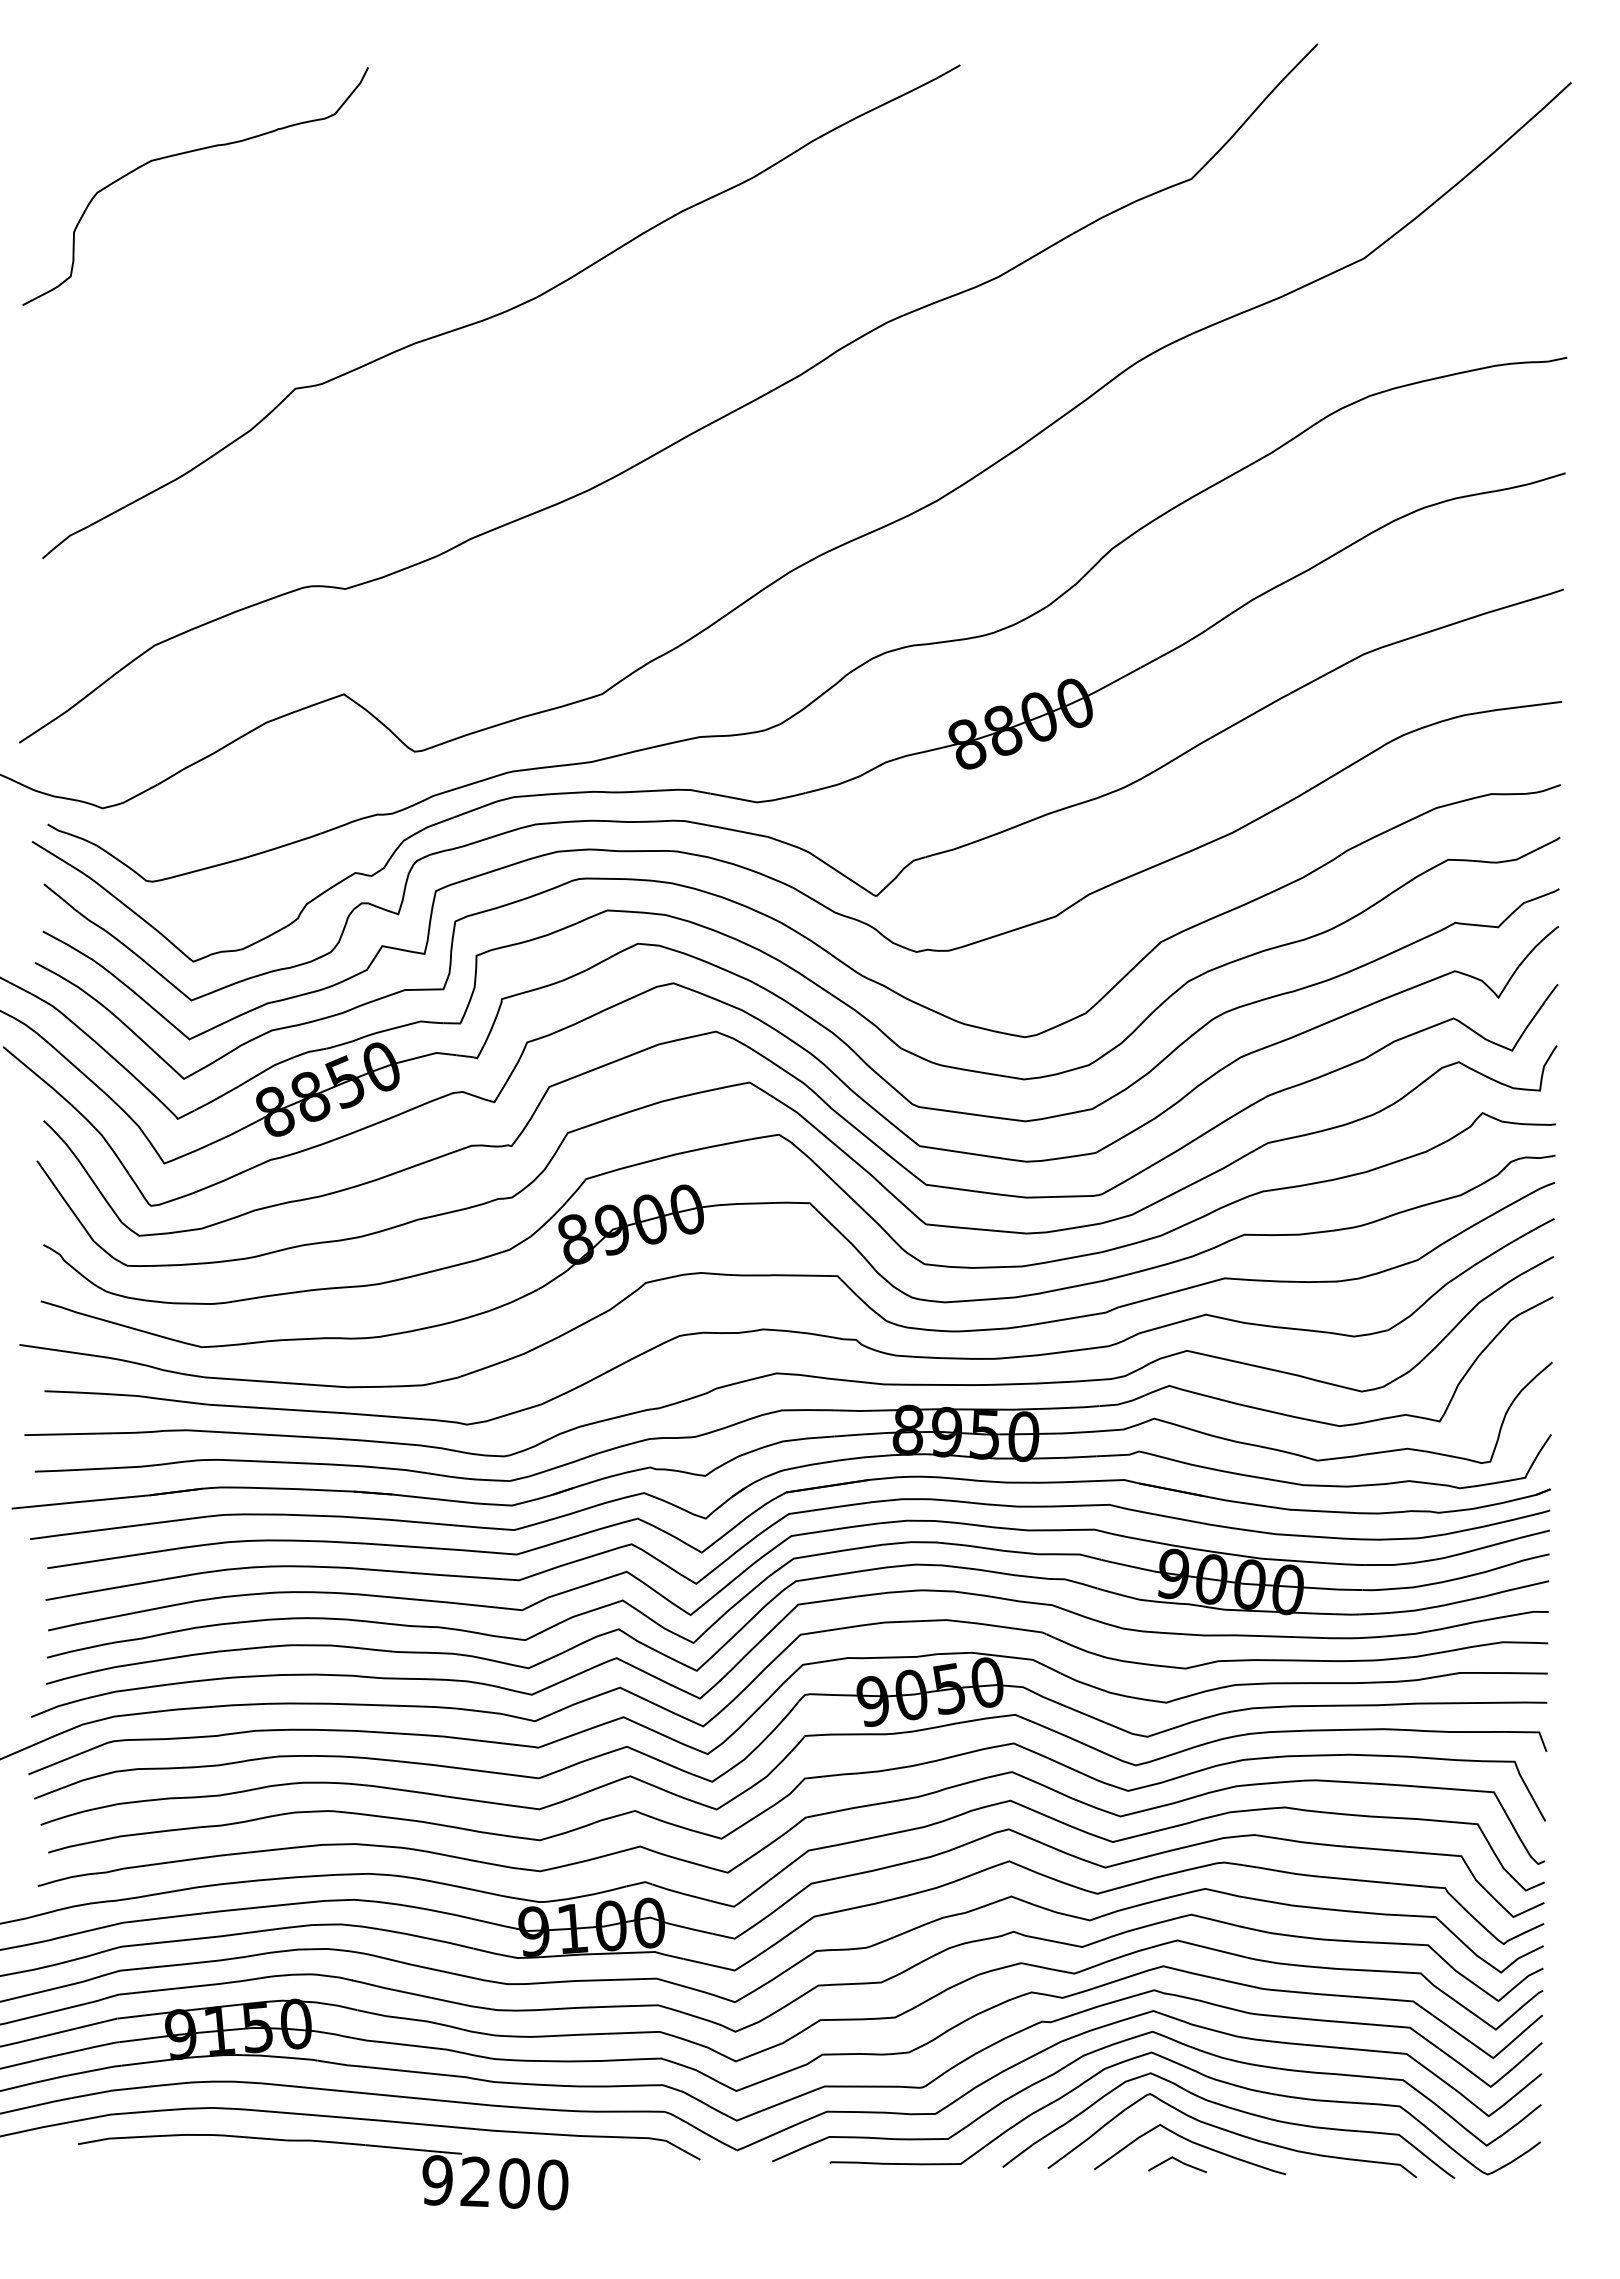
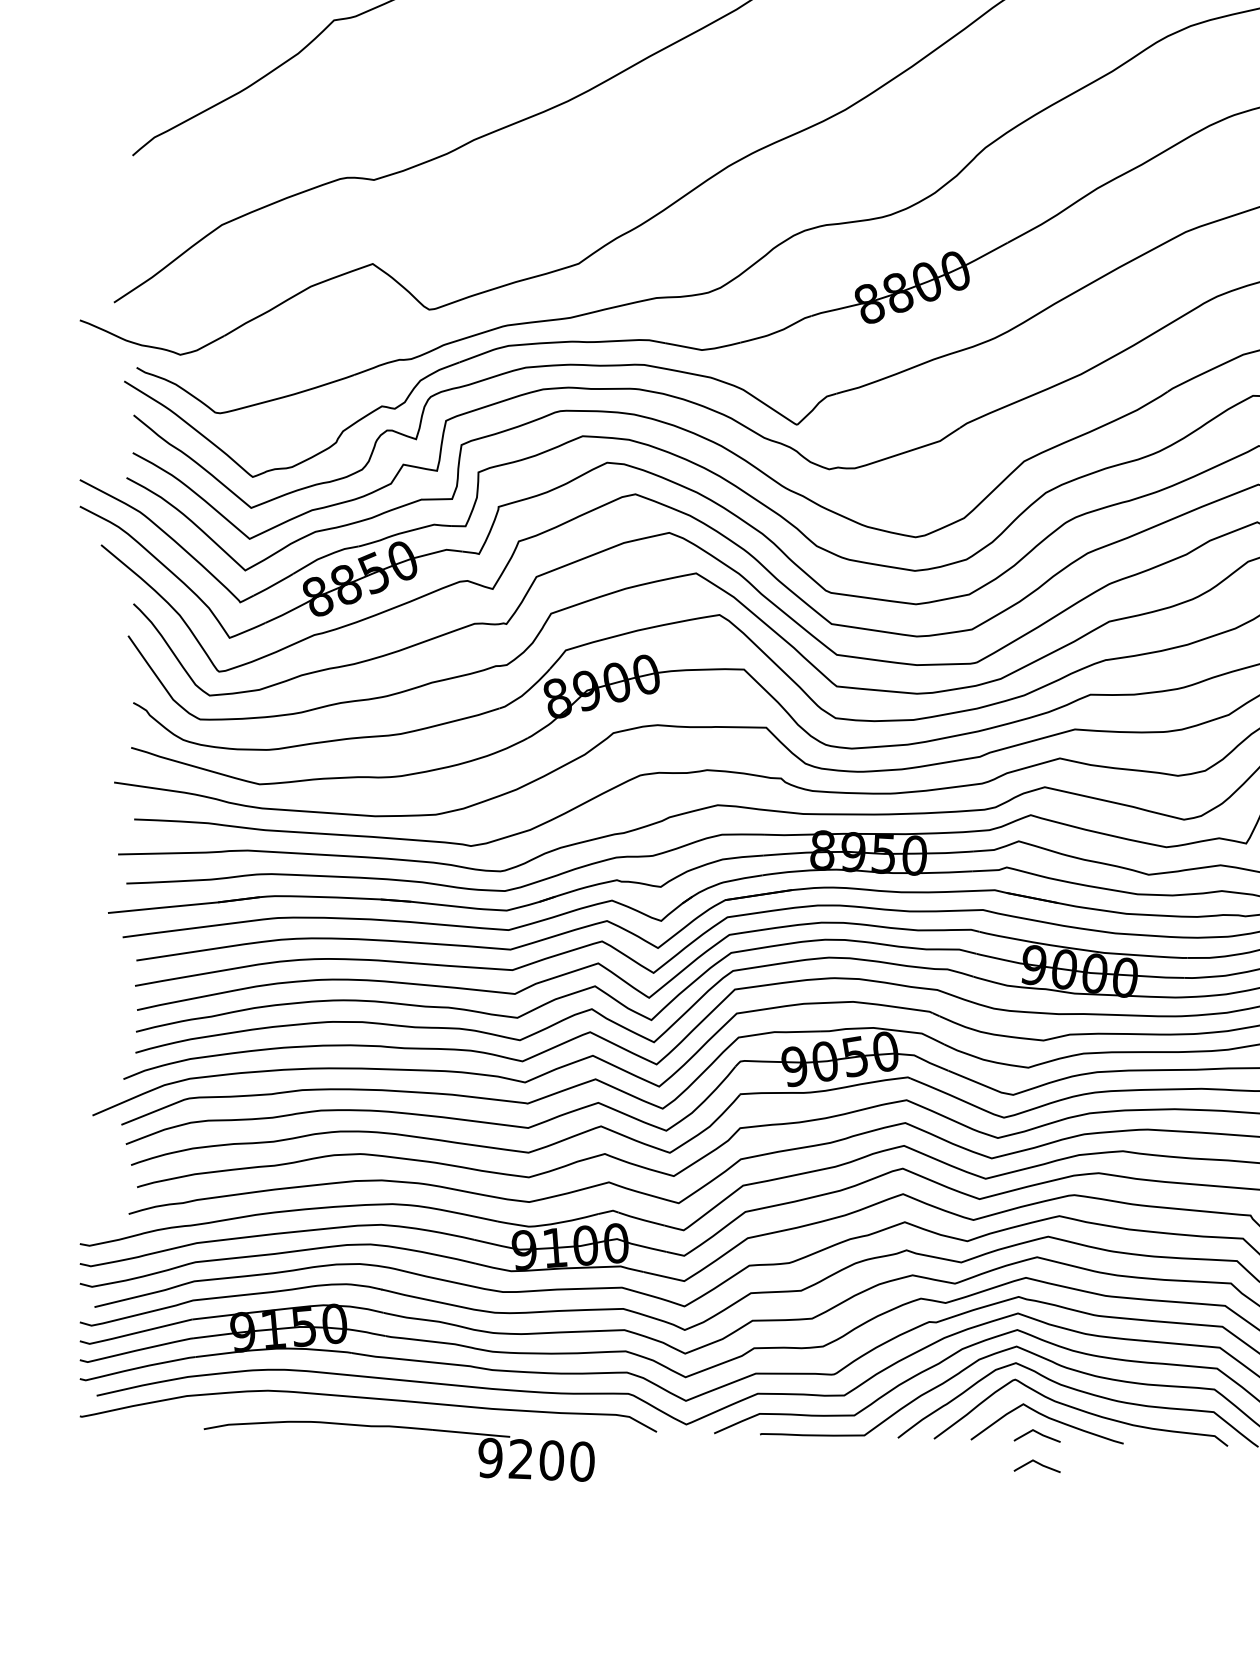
part: (323, 2142) -> (399, 1427), moved
line: (1179, 2200) -> (1038, 1464), added

